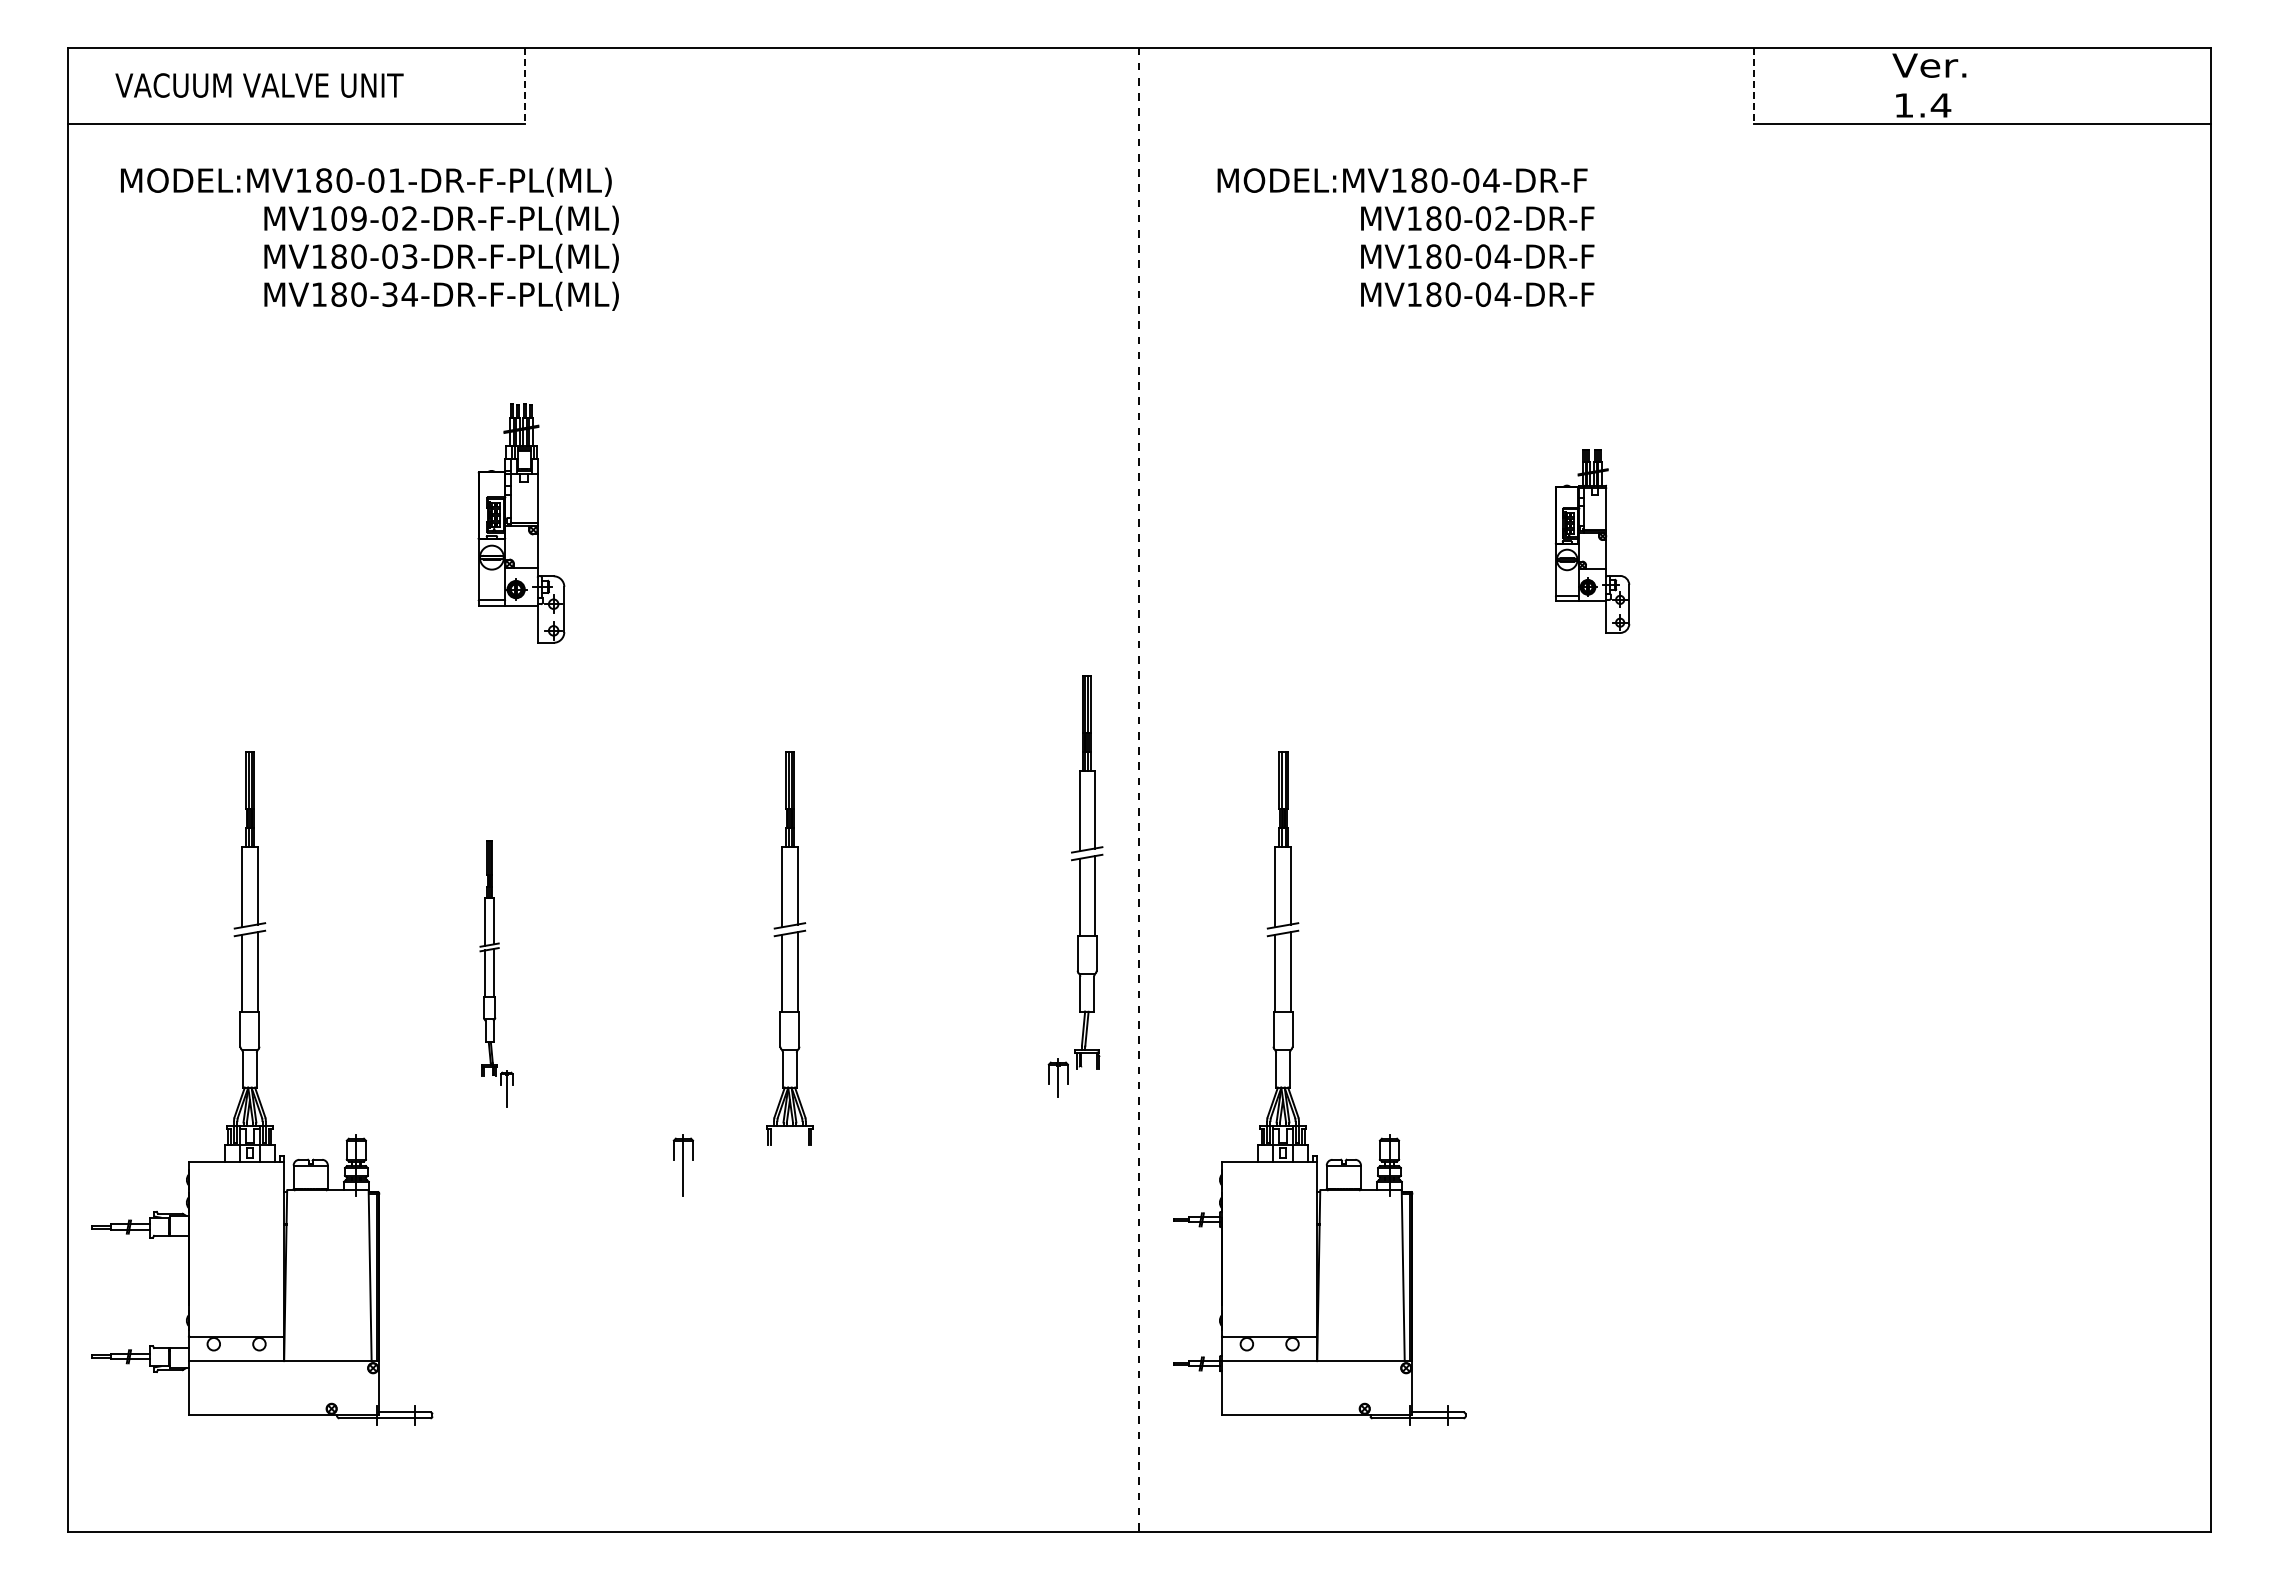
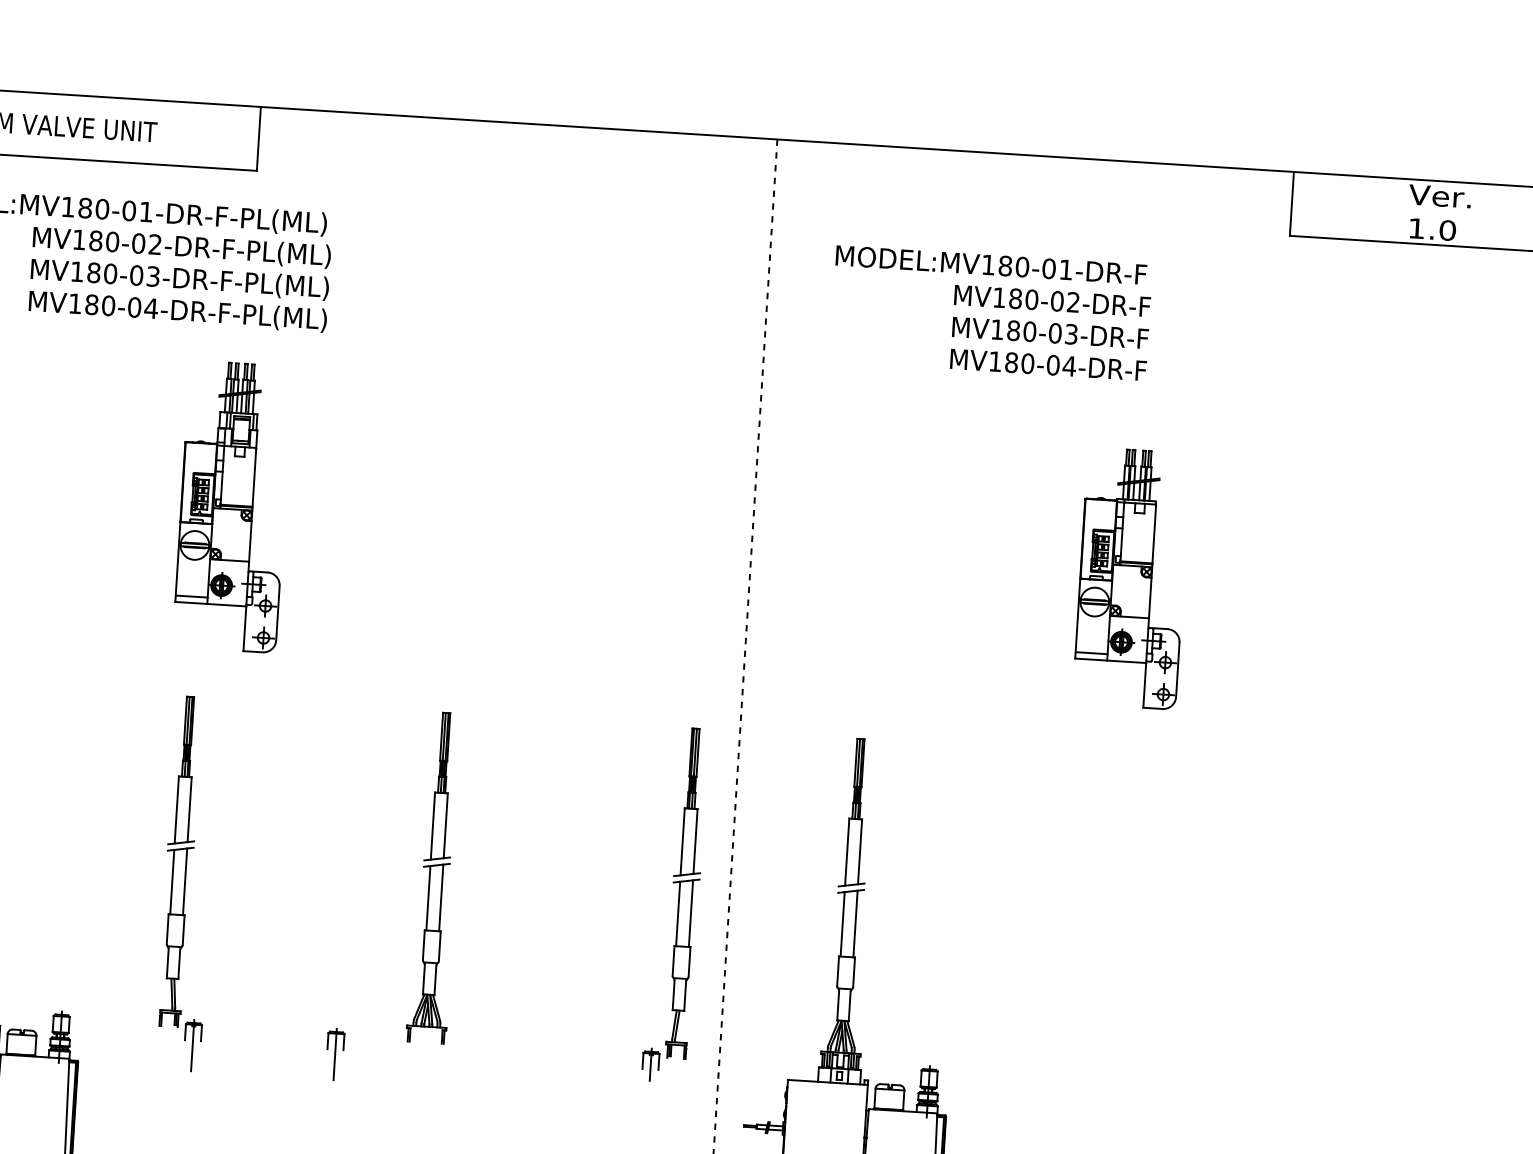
line: (524, 86) -> (258, 139), dashed -> solid
line: (1754, 86) -> (1292, 204), dashed -> solid
text: (1940, 105) -> (1447, 230), 1.4 -> 1.0
text: (1491, 180) -> (1066, 269), MODEL:MV180-04-DR-F -> MODEL:MV180-01-DR-F
text: (348, 218) -> (103, 241), MV109-02-DR-F-PL(ML) -> MV180-02-DR-F-PL(ML)
text: (1502, 256) -> (1071, 334), MV180-04-DR-F -> MV180-03-DR-F
text: (389, 294) -> (134, 307), MV180-34-DR-F-PL(ML) -> MV180-04-DR-F-PL(ML)
part: (521, 523) -> (233, 506), size x1.43
part: (1592, 541) -> (1131, 578), size x1.67
part: (1075, 886) -> (675, 904), moved
part: (496, 973) -> (188, 883), size x1.67

